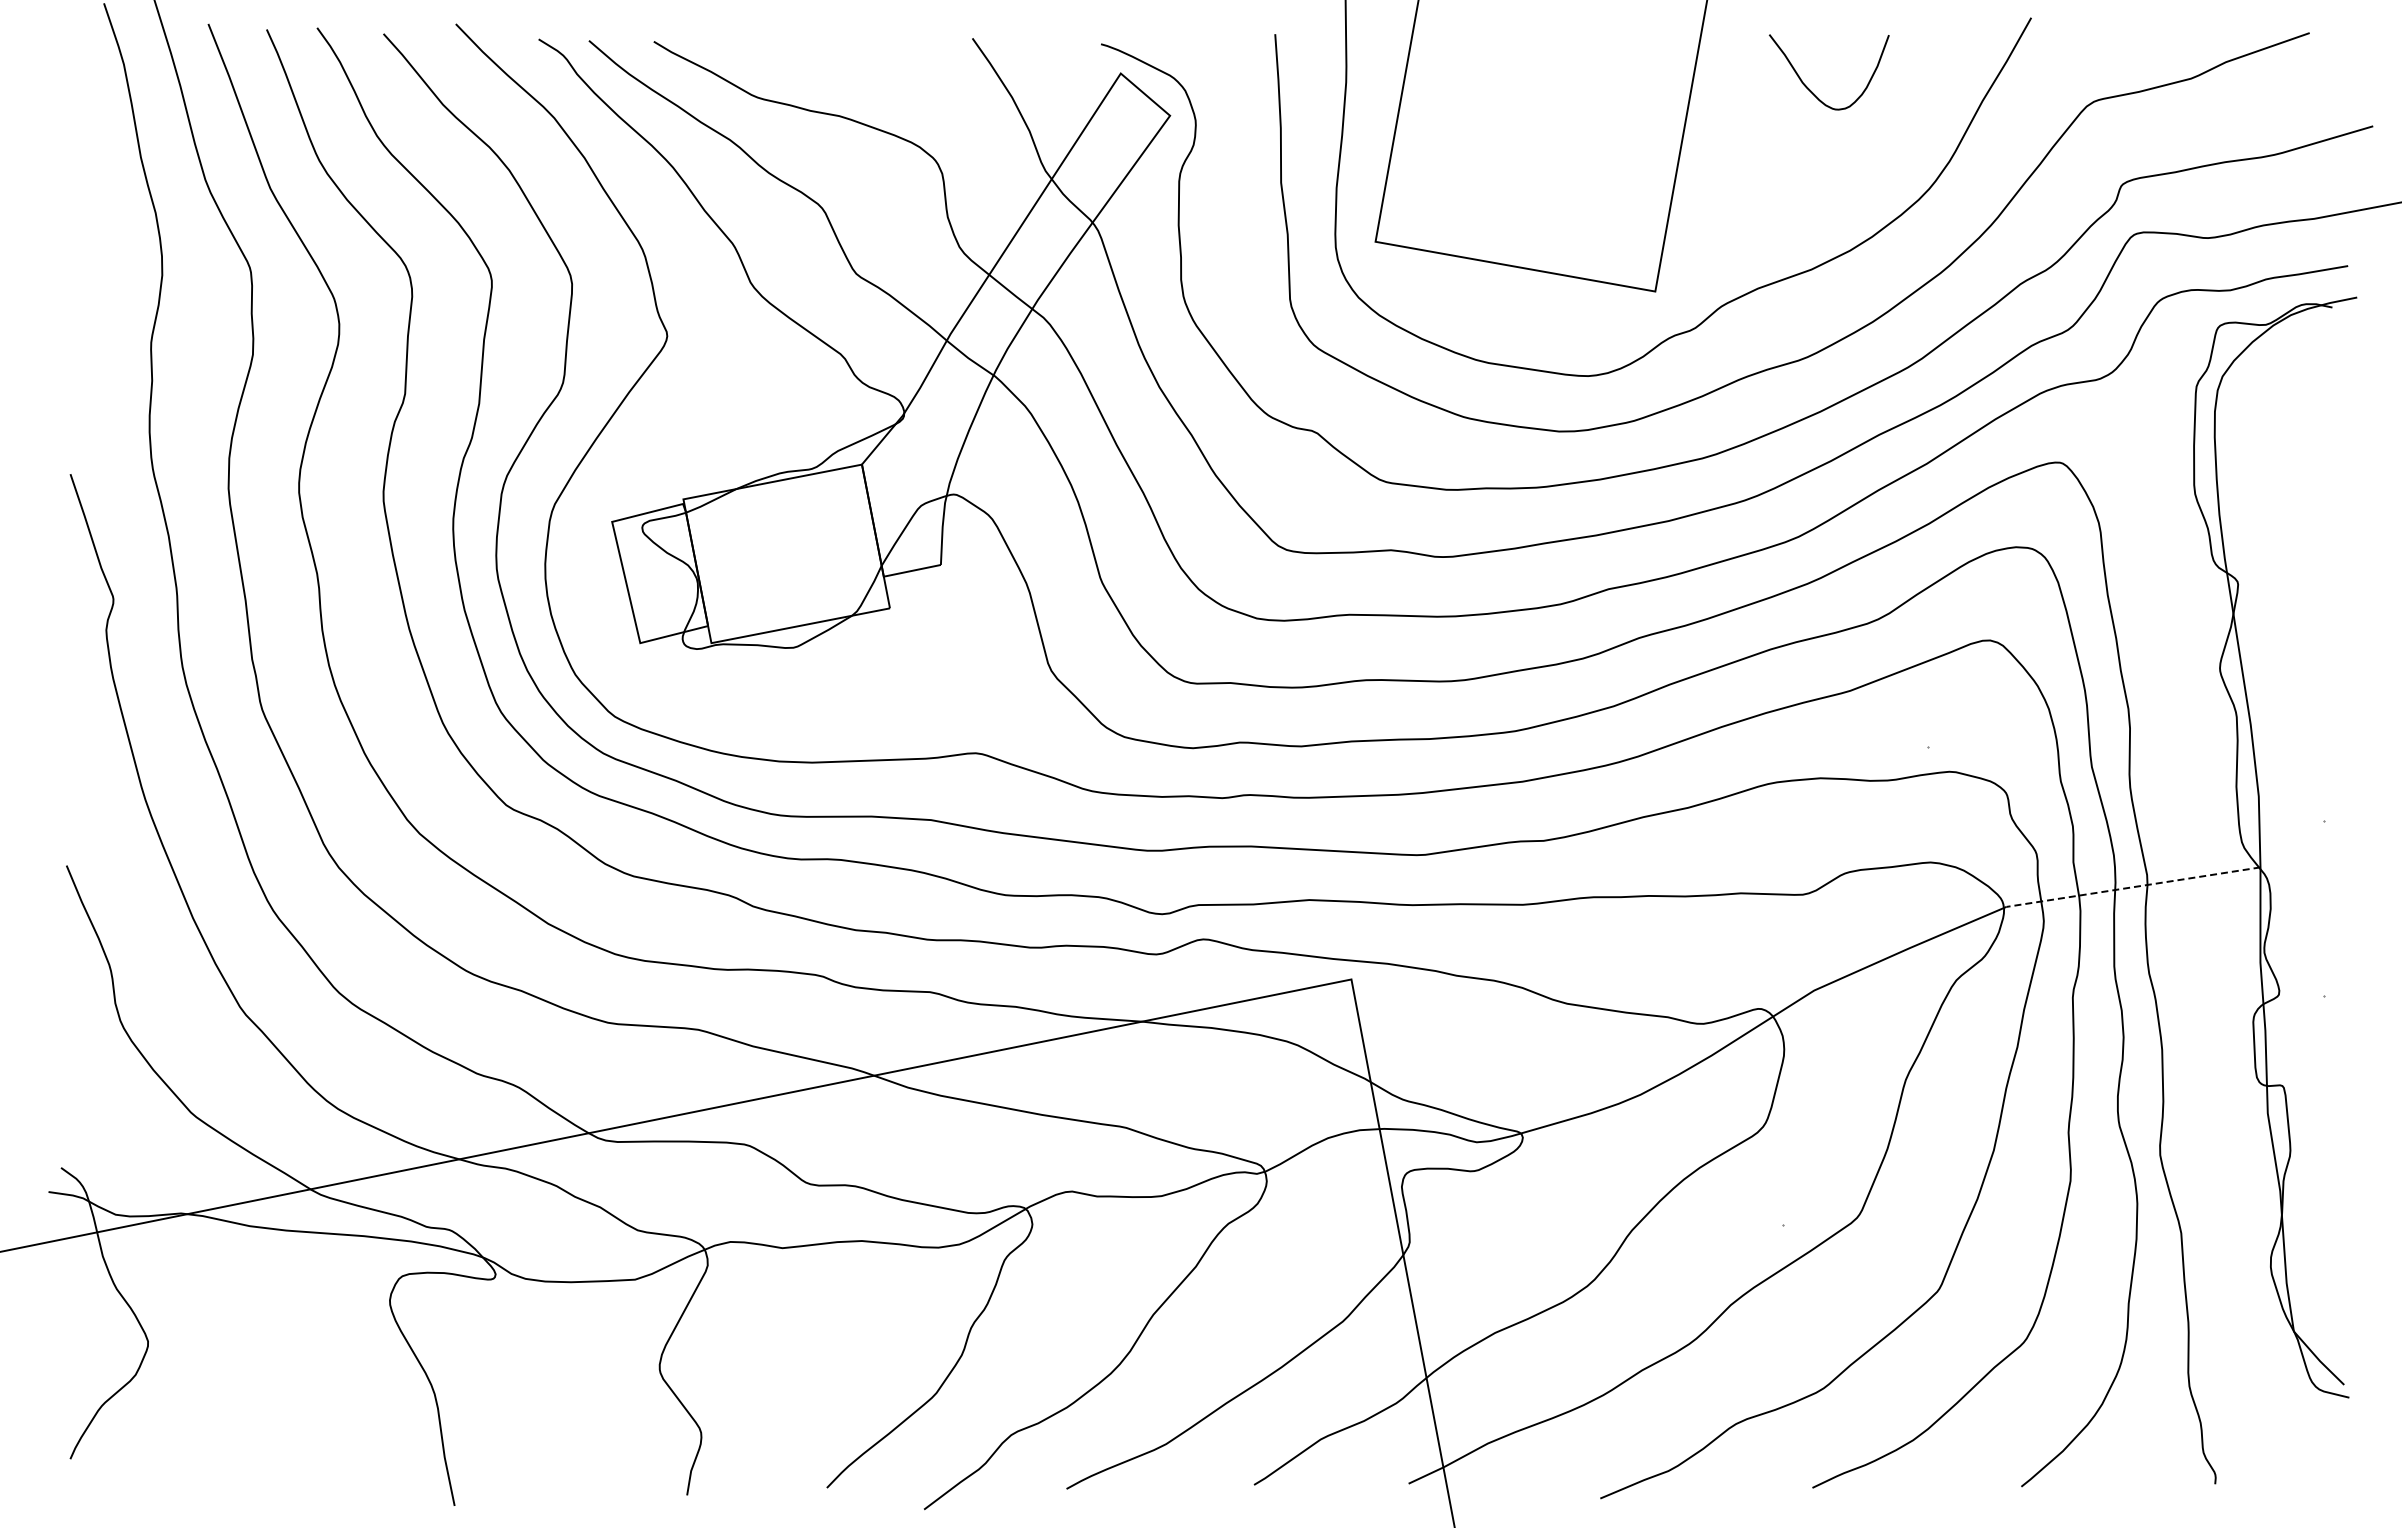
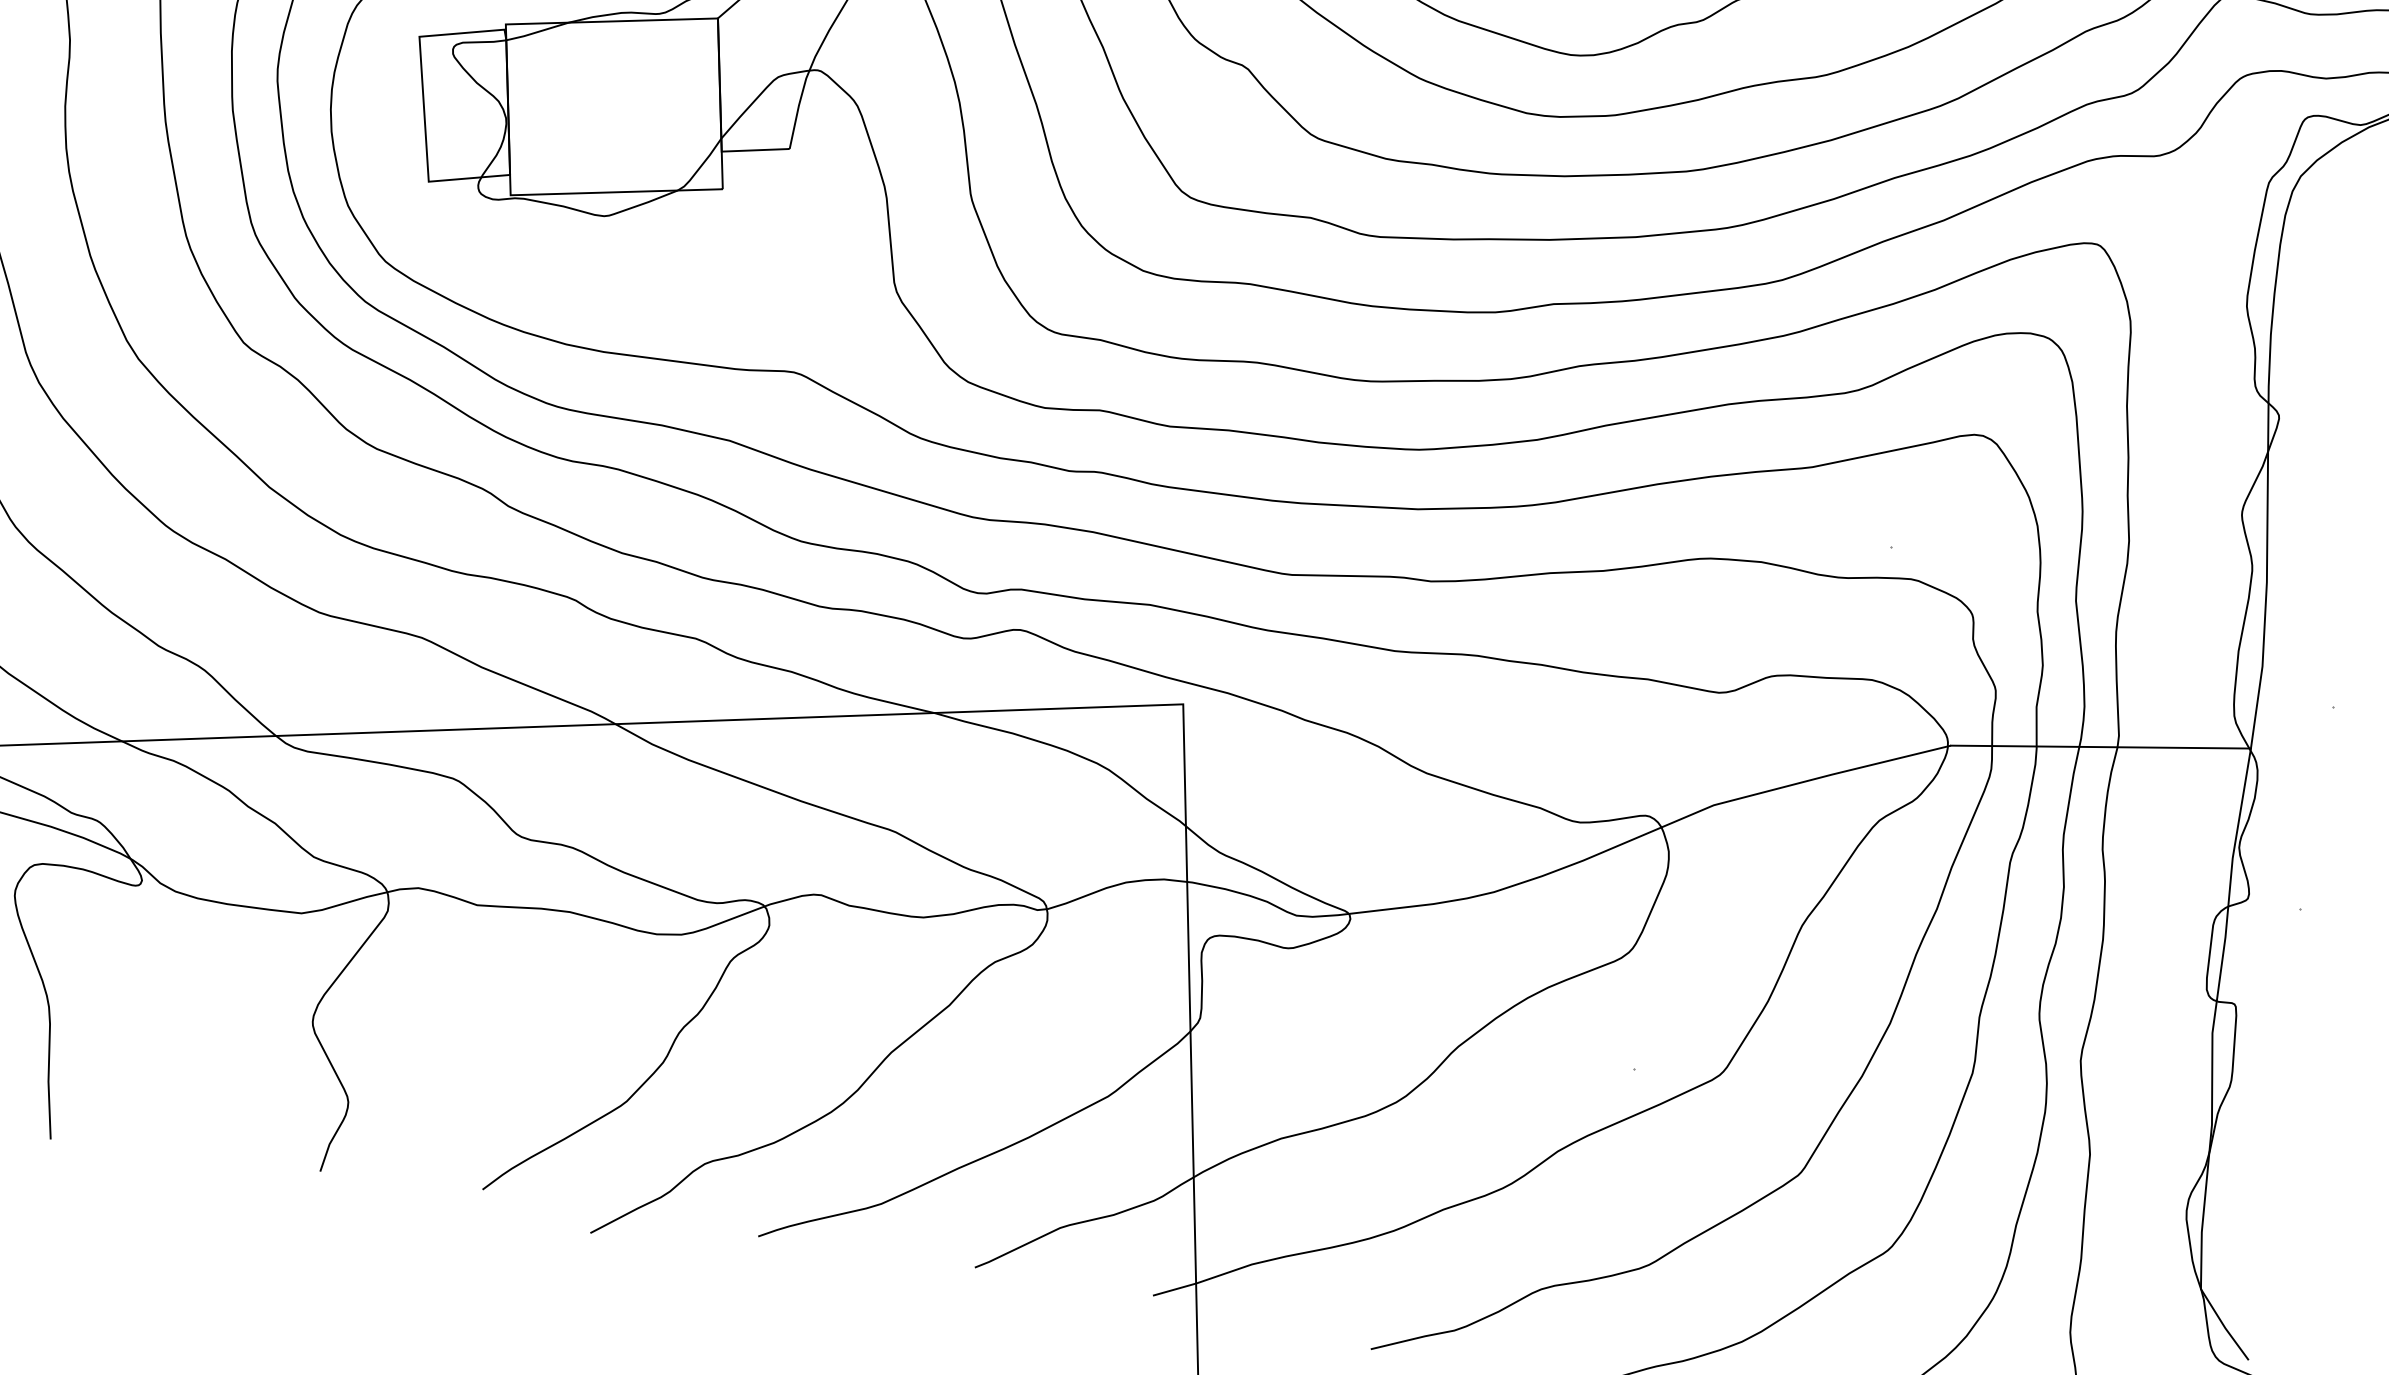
line: (2133, 887) -> (2100, 747), dashed -> solid

